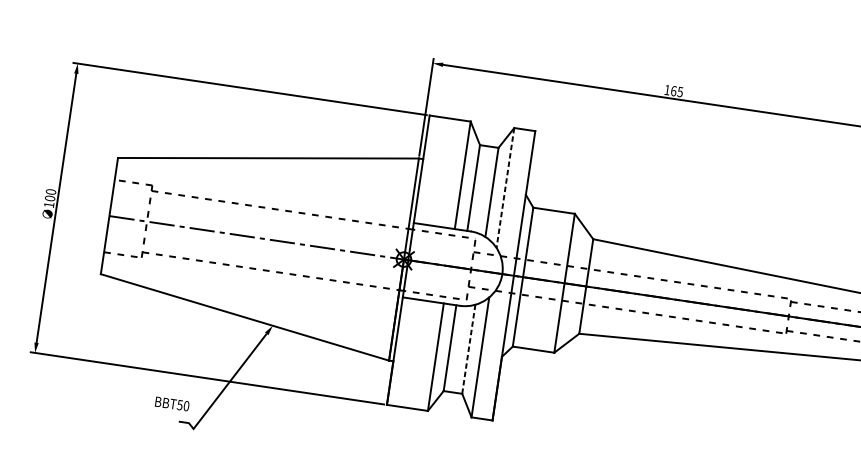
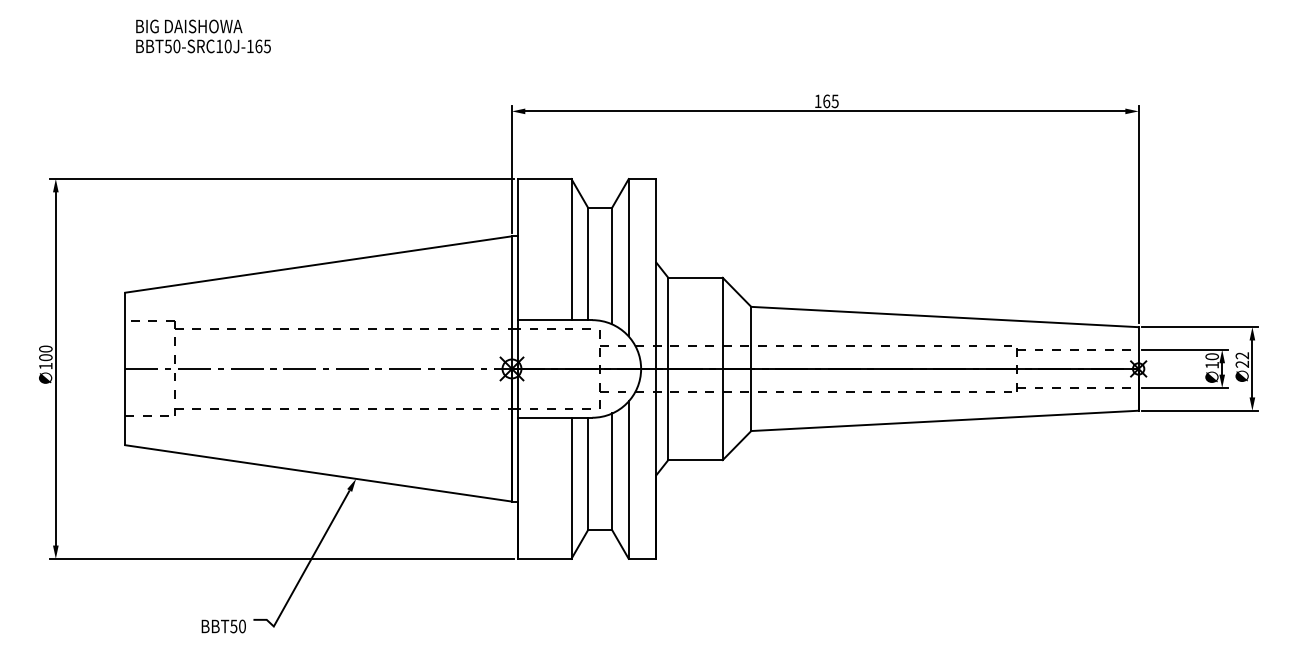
line: (505, 187) -> (628, 257), dashed -> solid
line: (469, 349) -> (612, 471), dashed -> solid
text: (172, 404) -> (223, 626), moved

